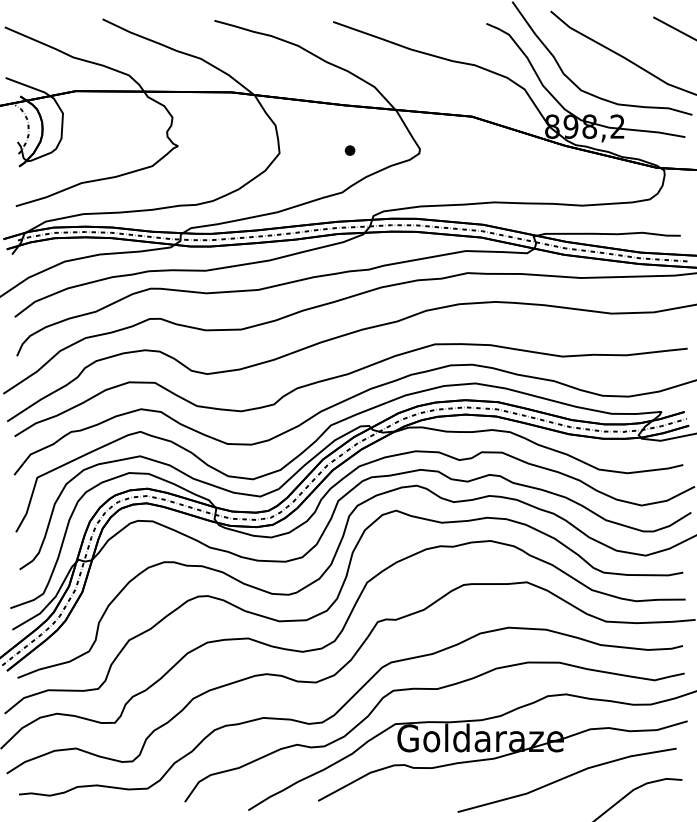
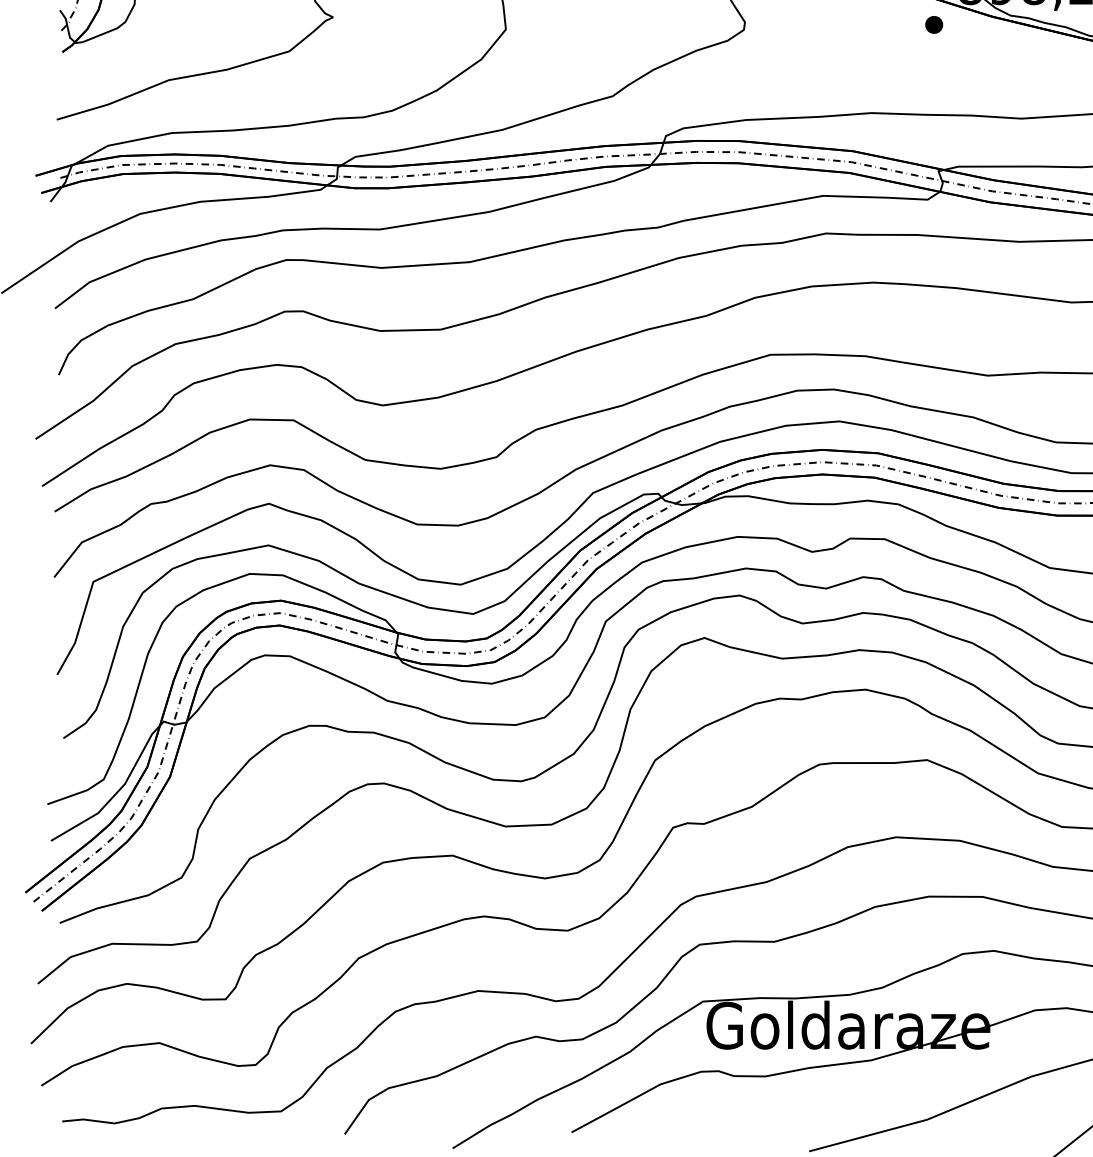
part: (349, 150) -> (933, 24), moved

